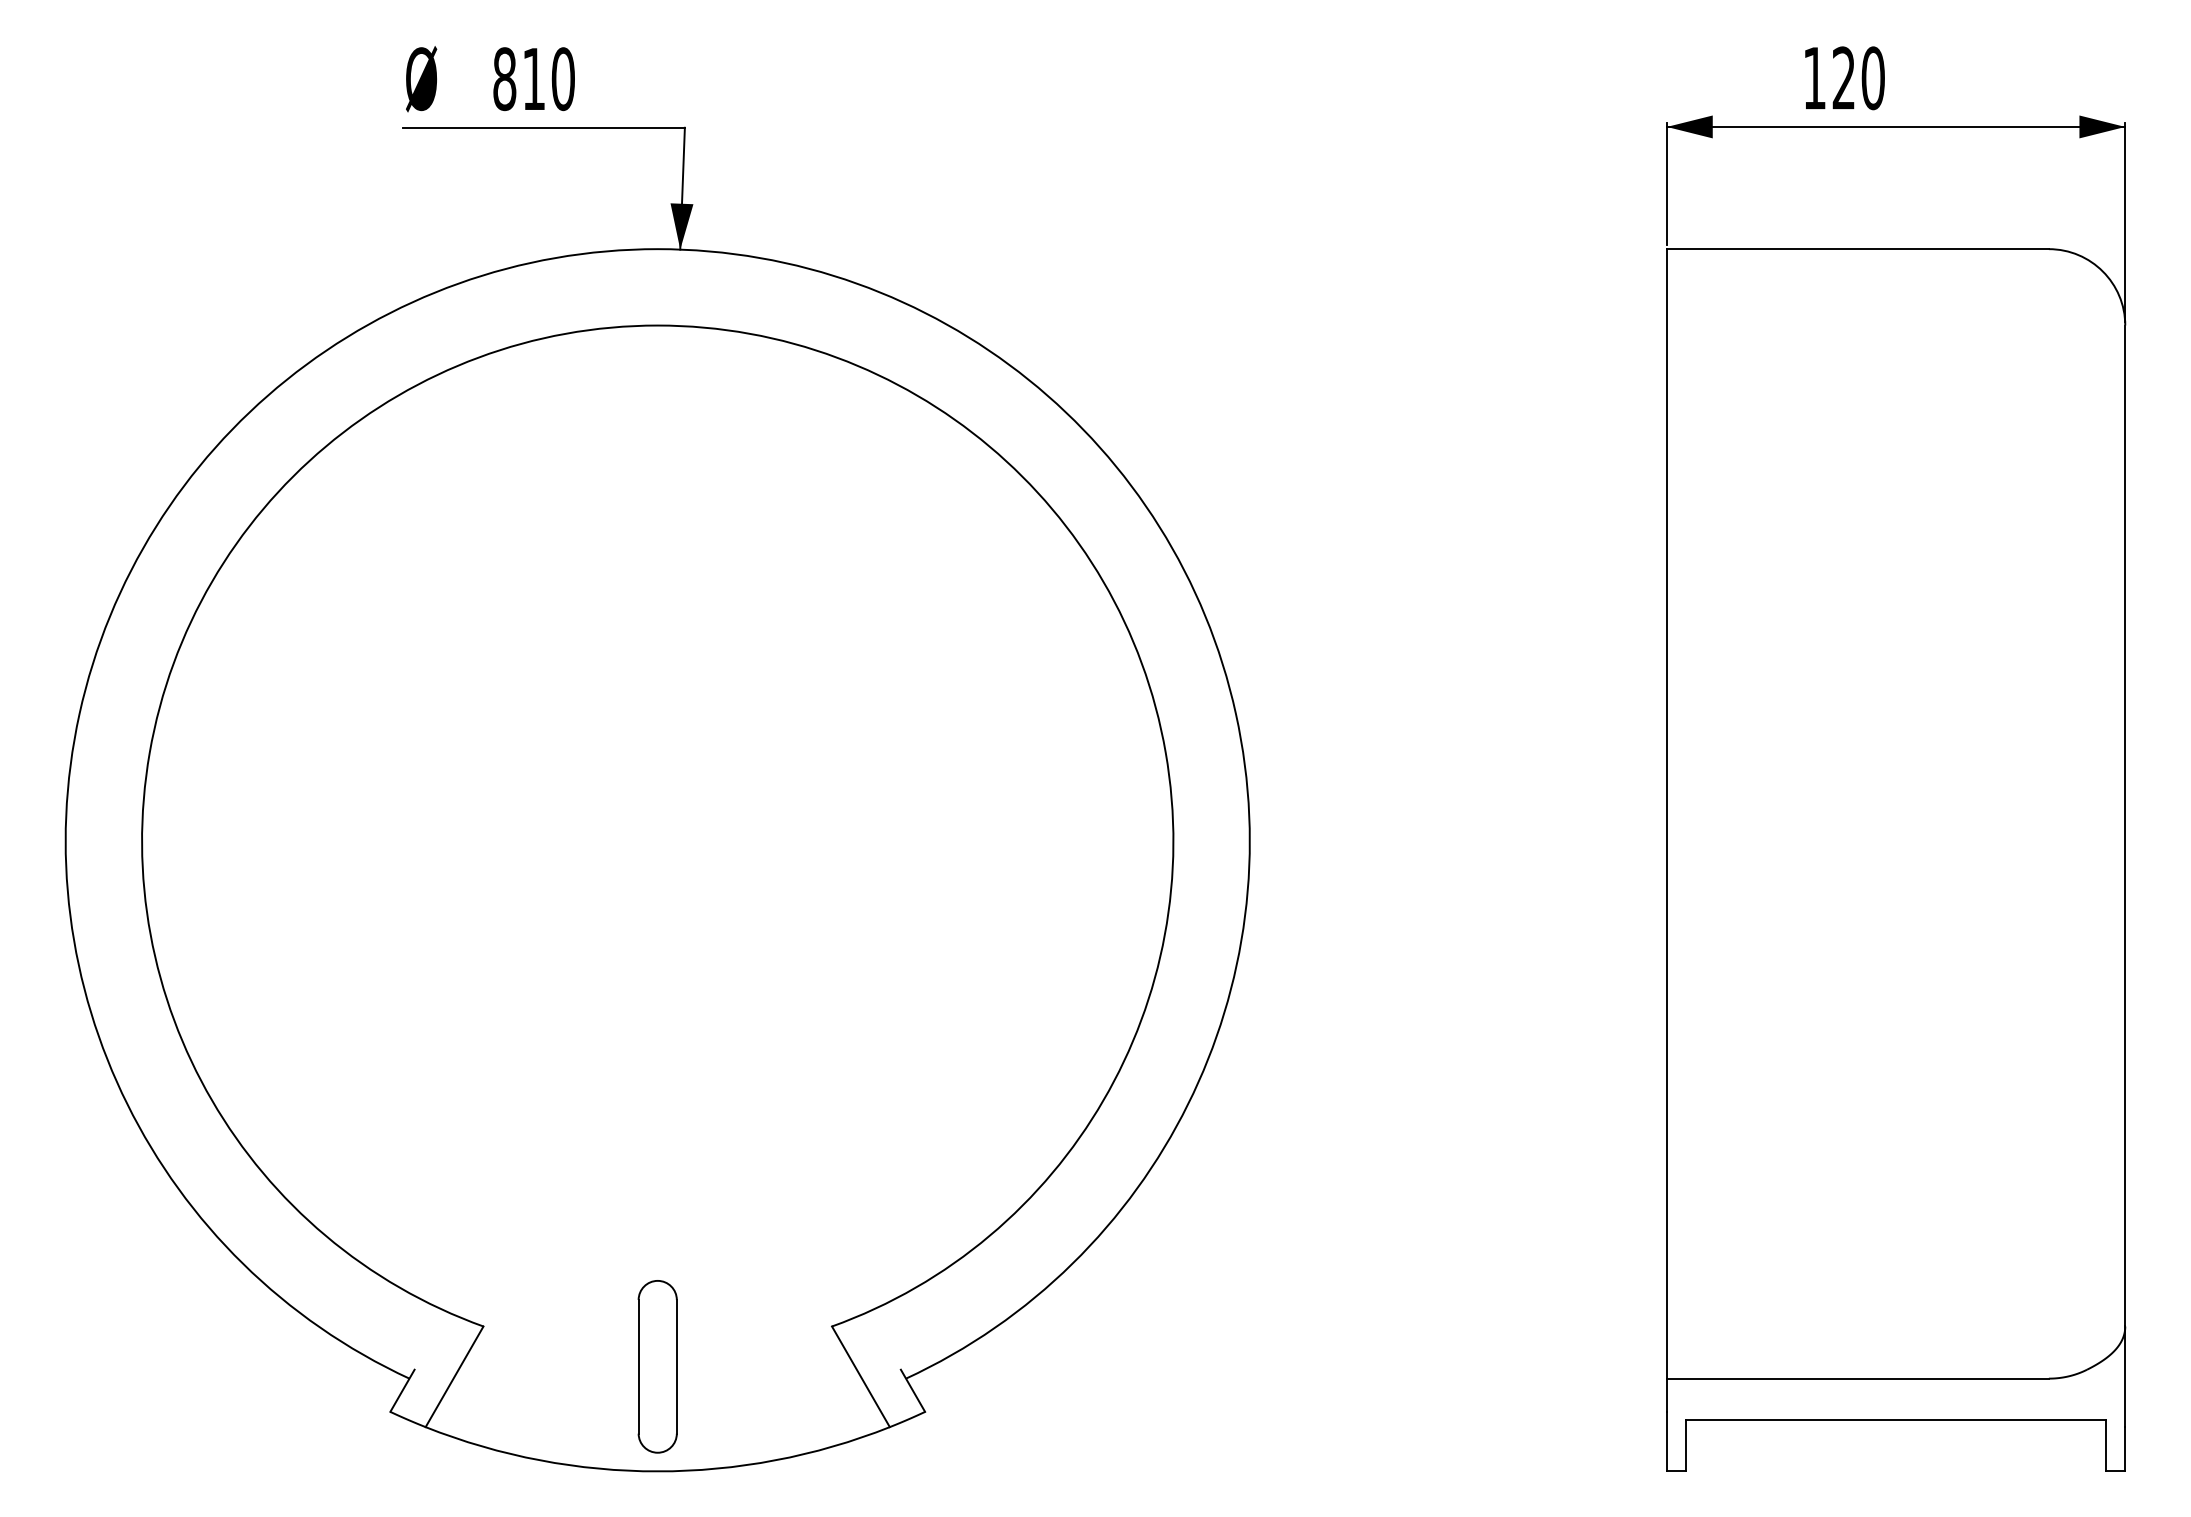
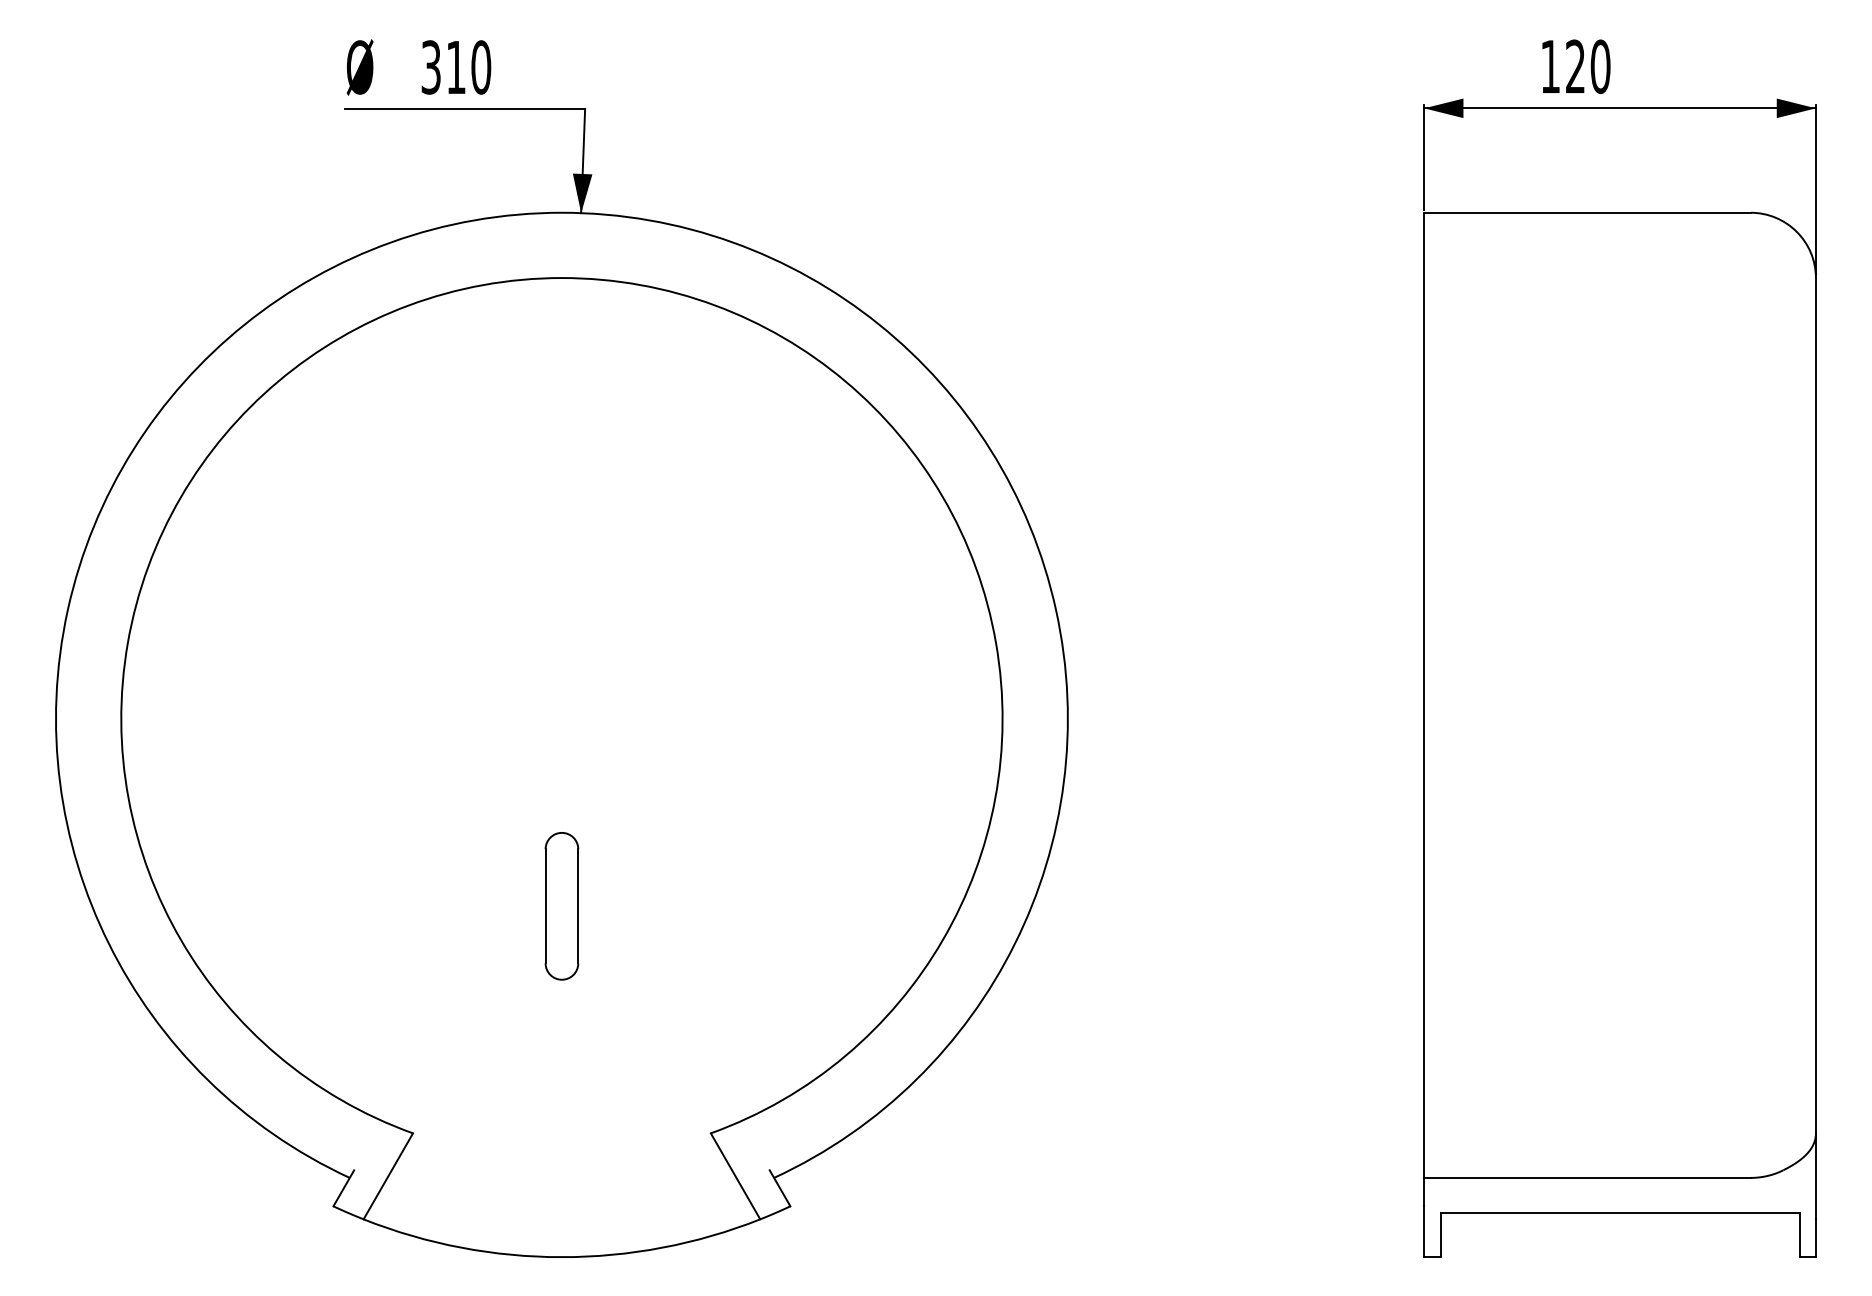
text: (504, 79) -> (430, 67), 810 -> 310
part: (657, 1366) -> (561, 906), moved

